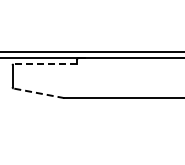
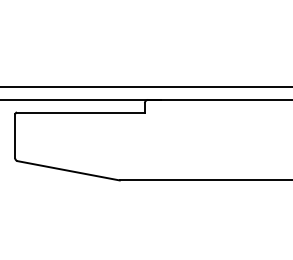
line: (45, 64) -> (81, 112), dashed -> solid
line: (39, 93) -> (69, 171), dashed -> solid

